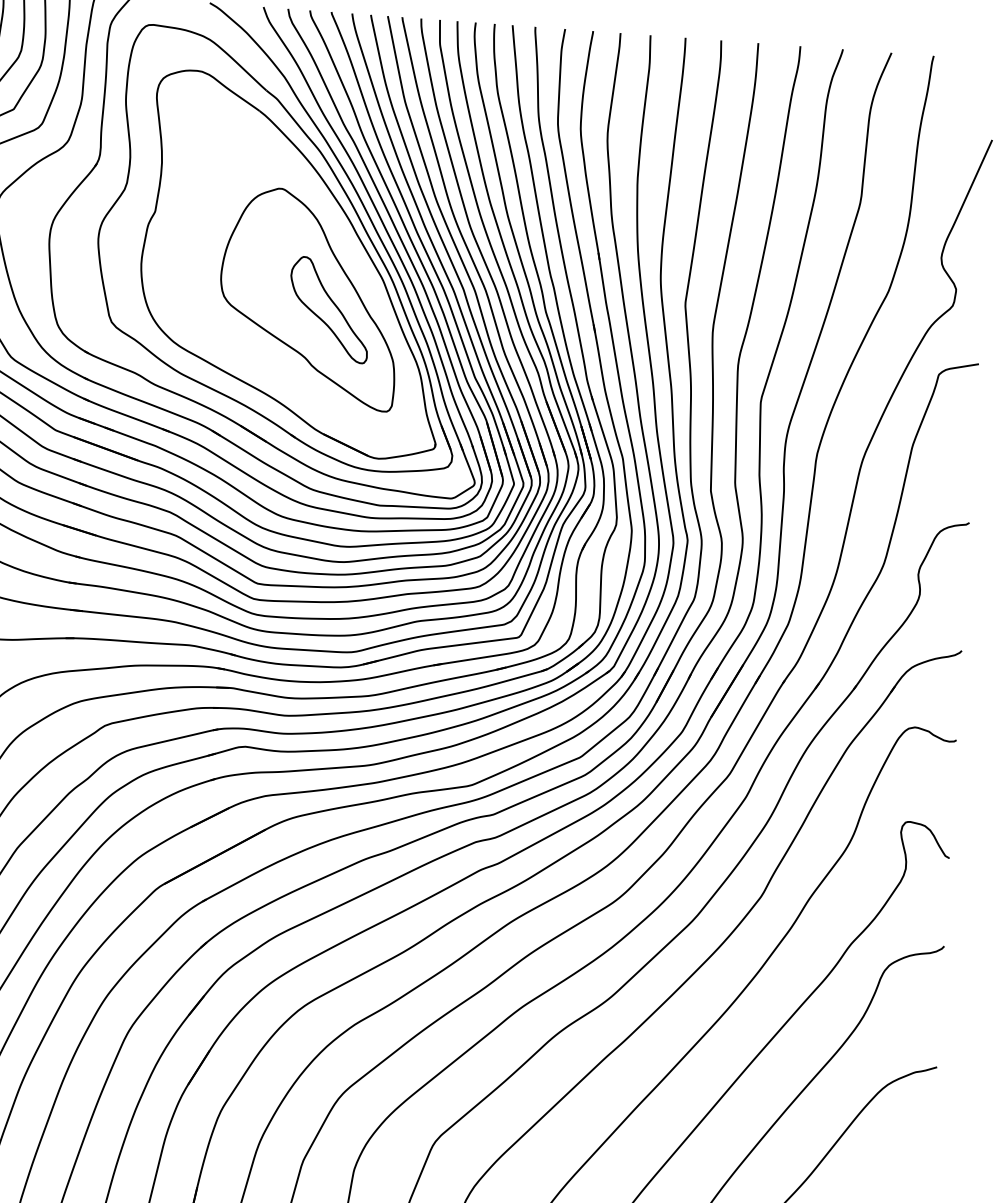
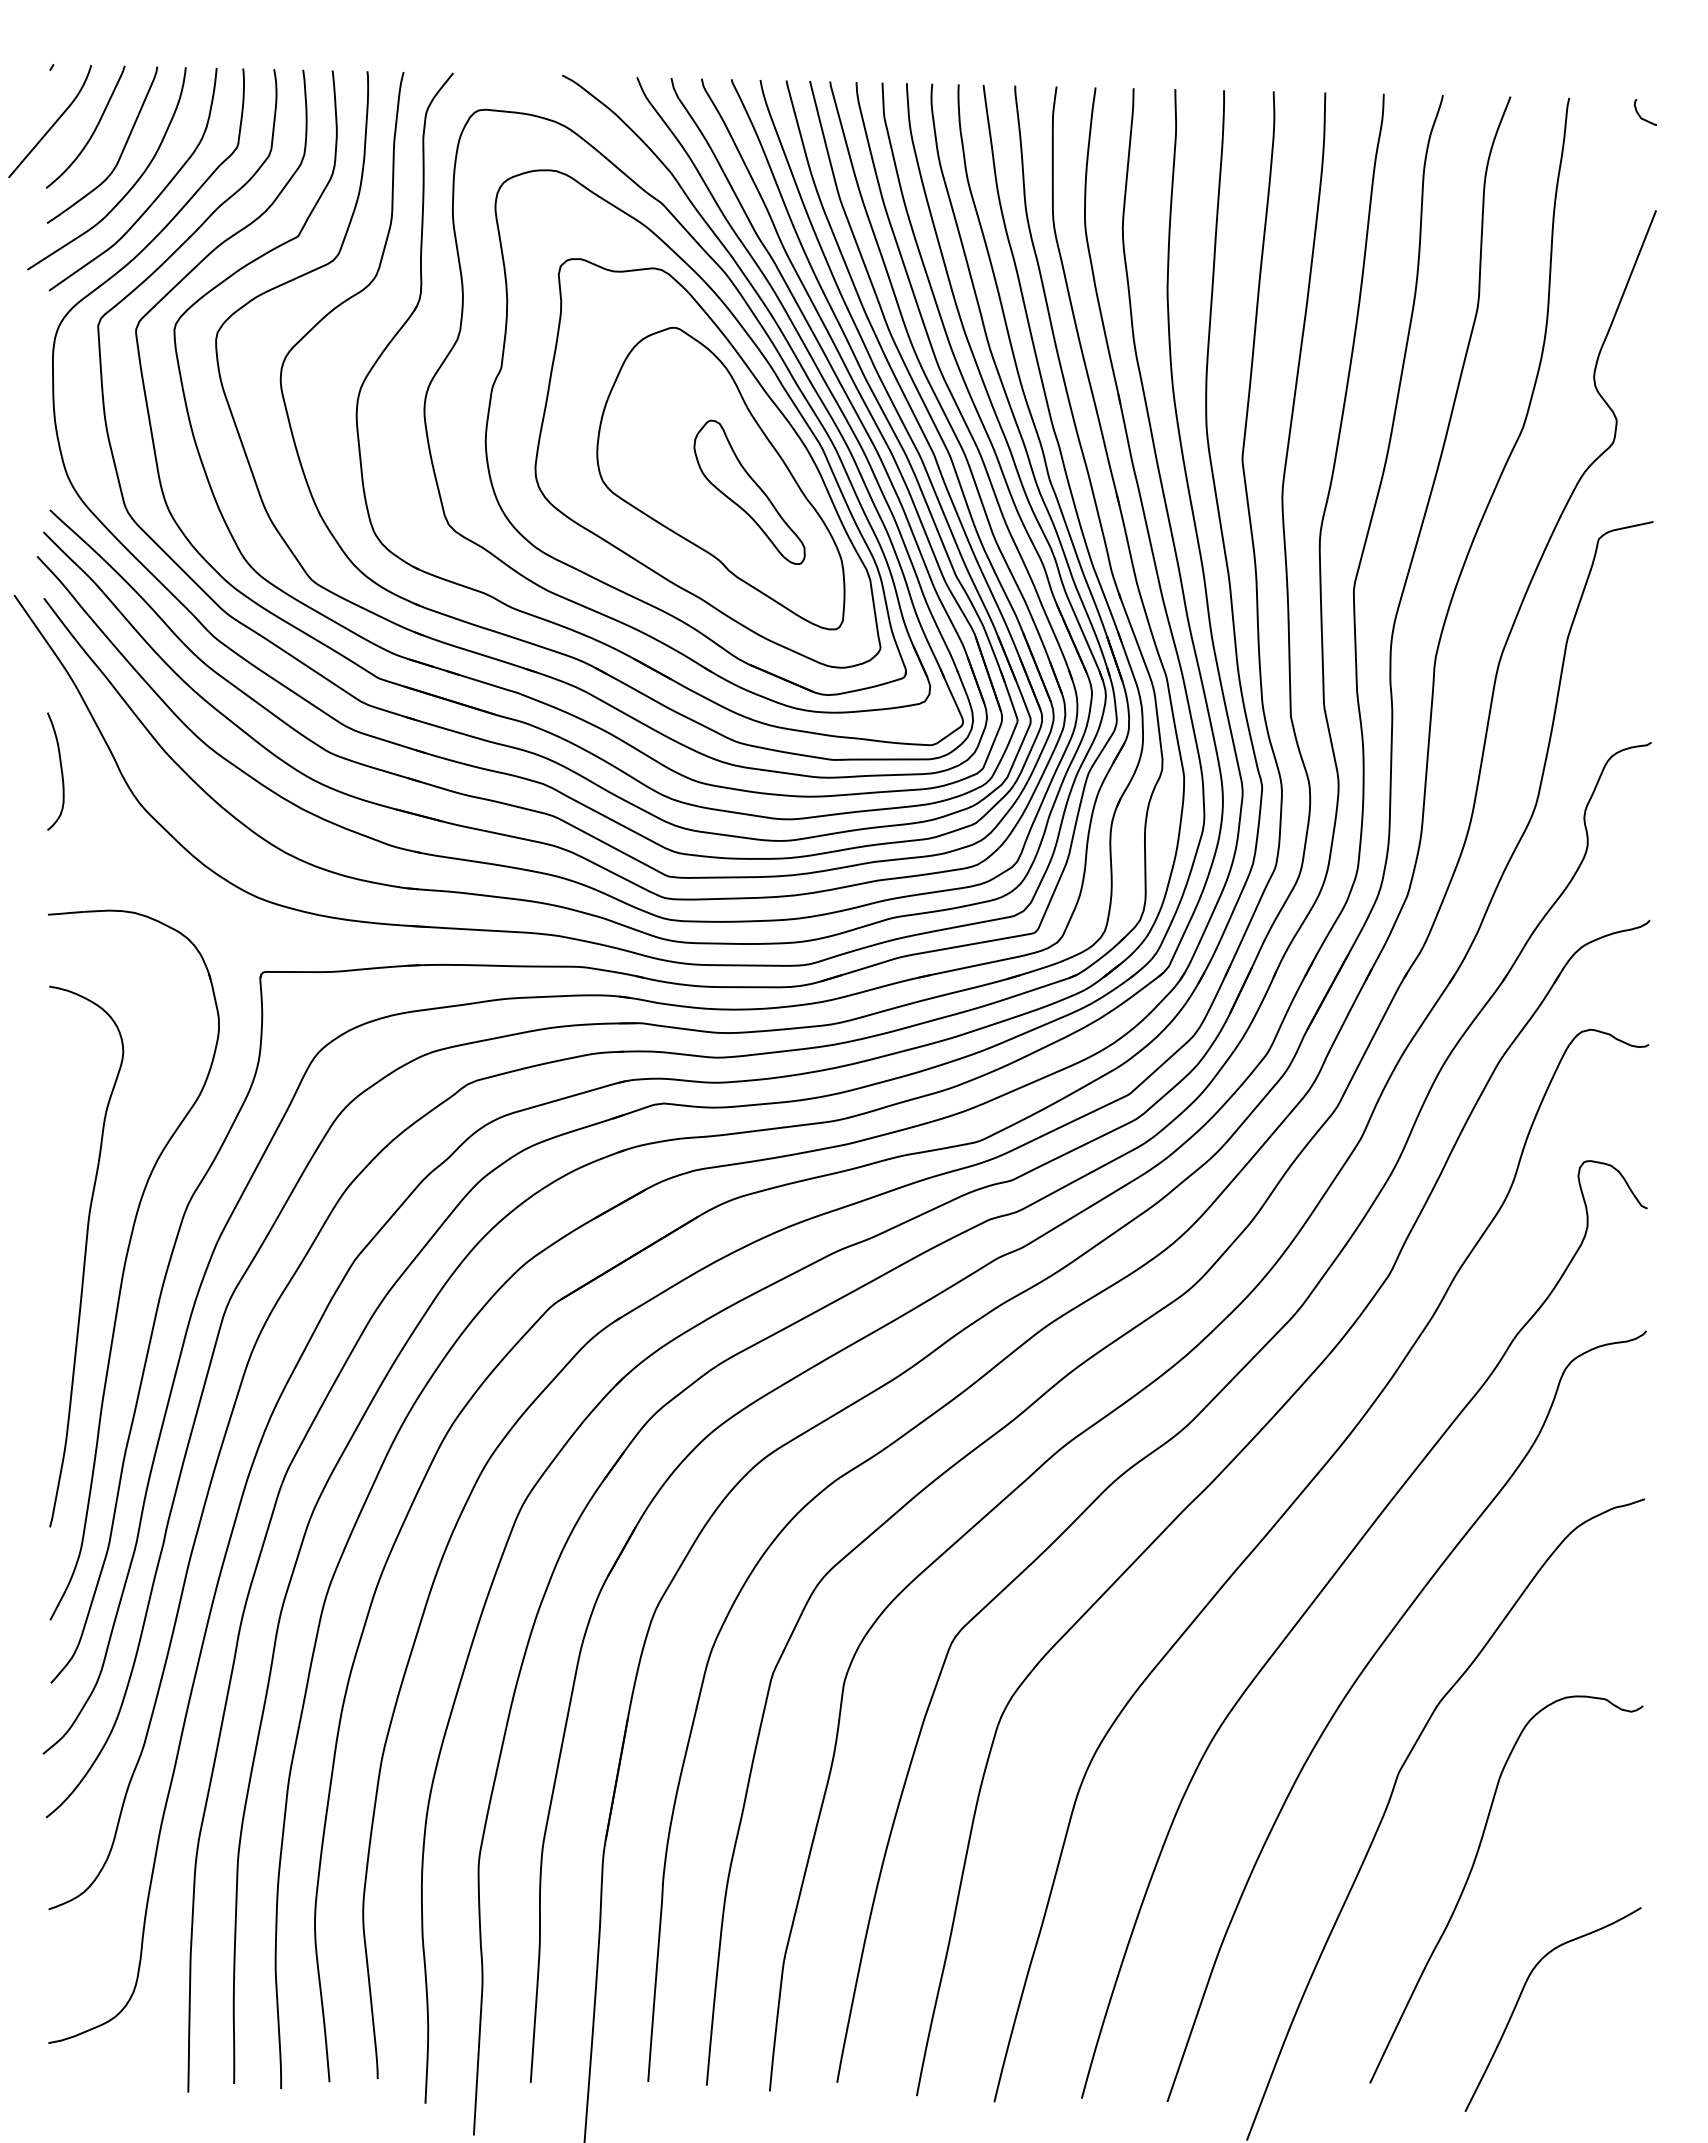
curve: (984, 71) -> (1640, 115), added
part: (300, 287) -> (707, 463), added

